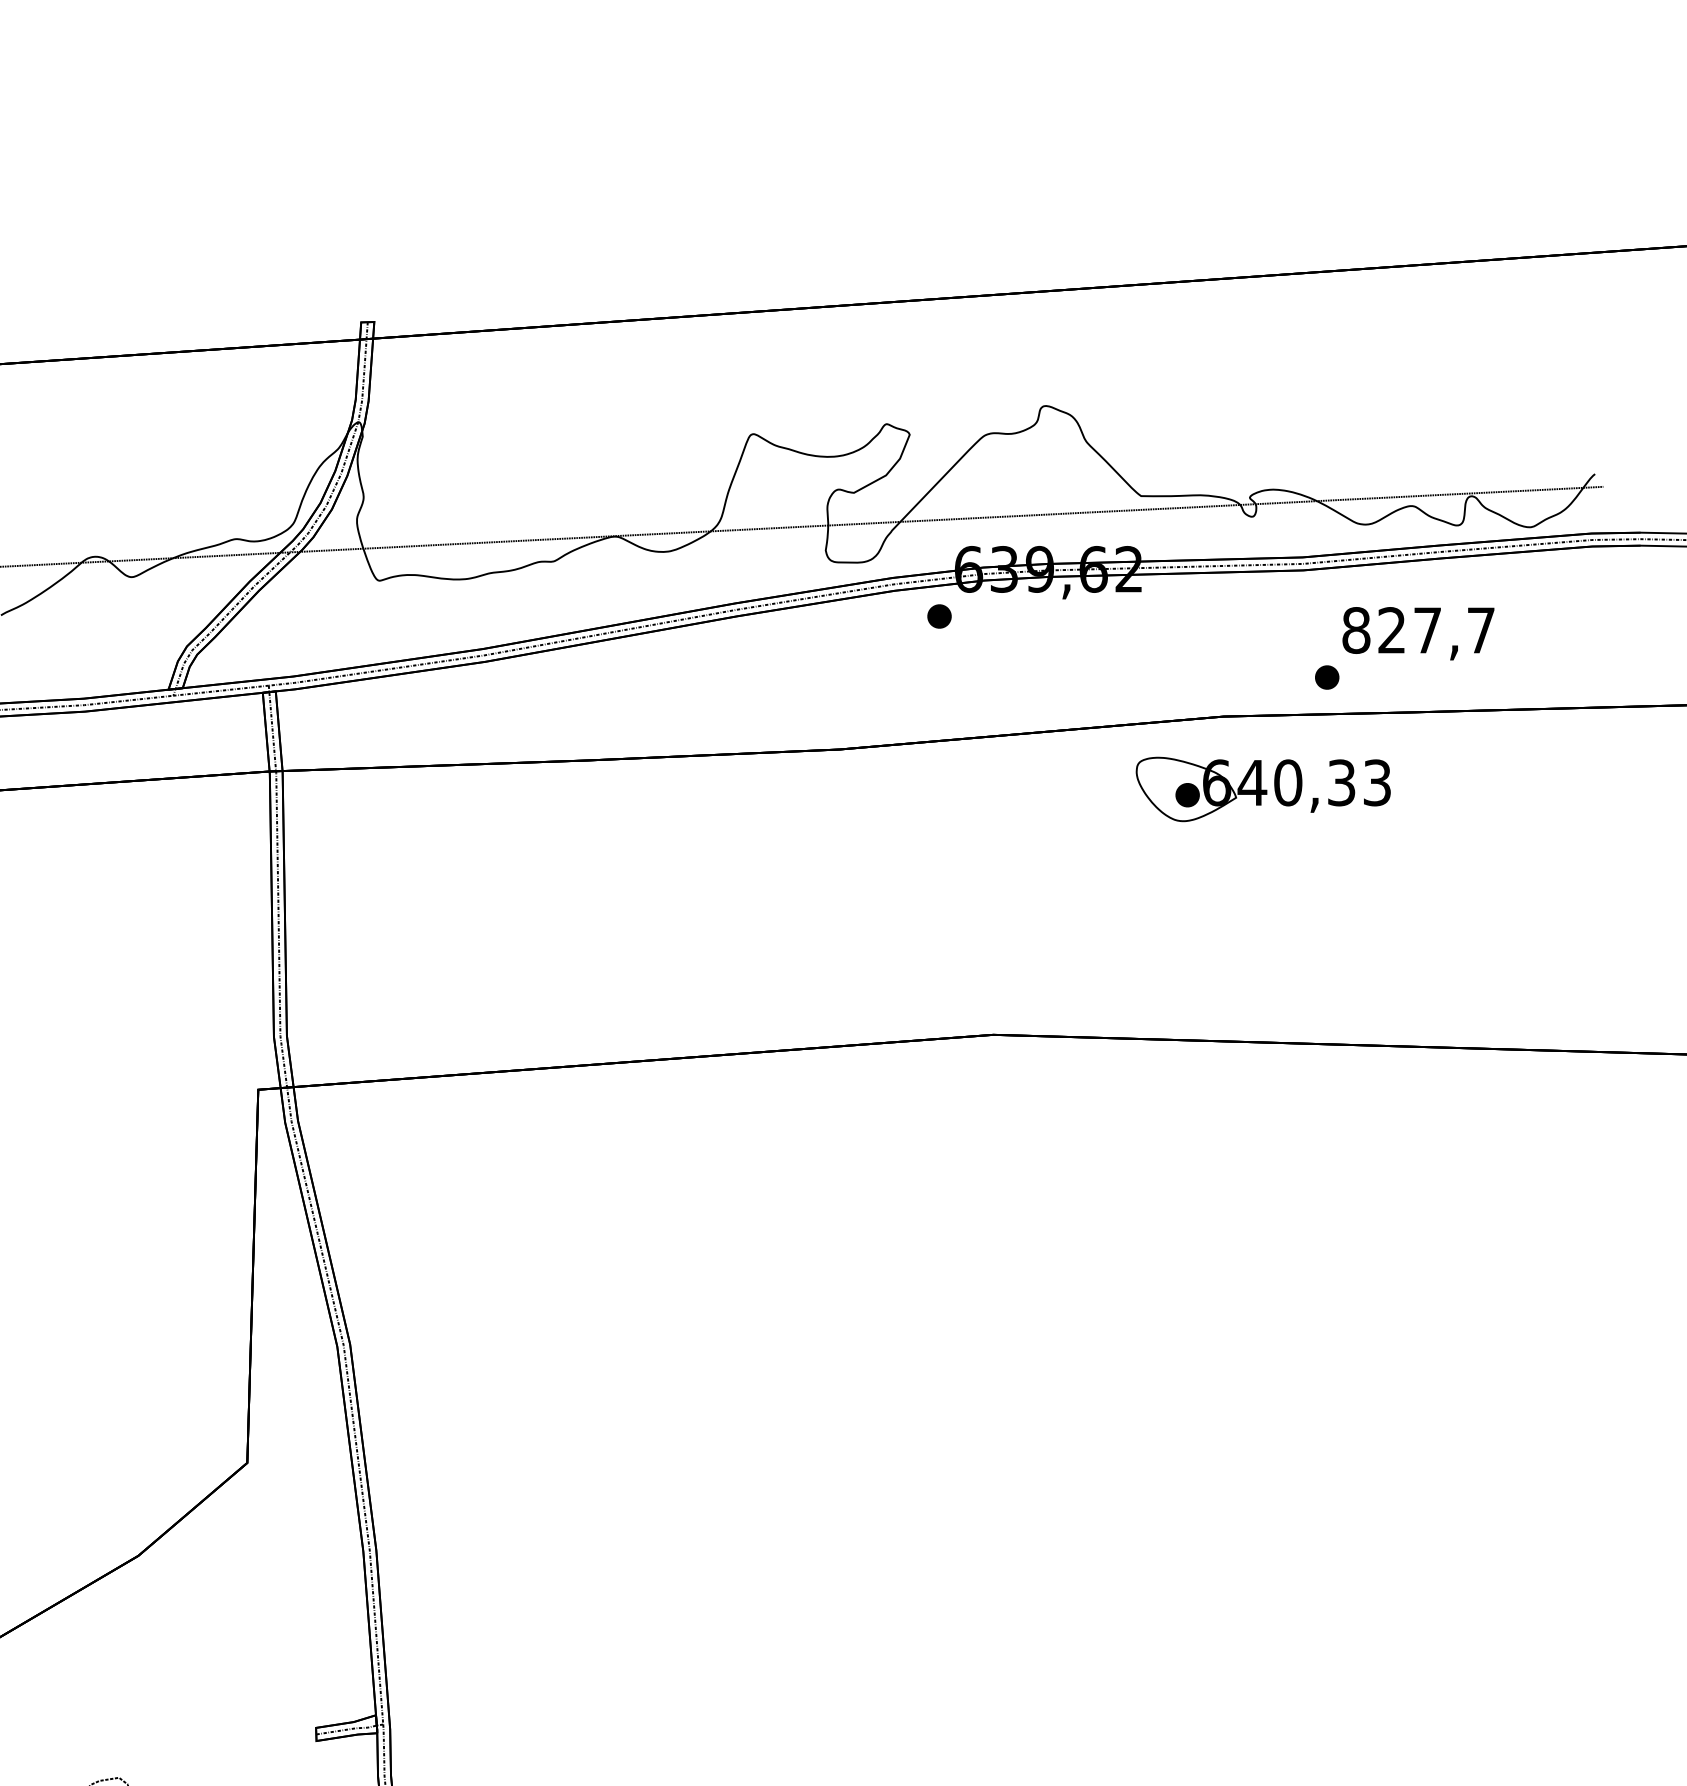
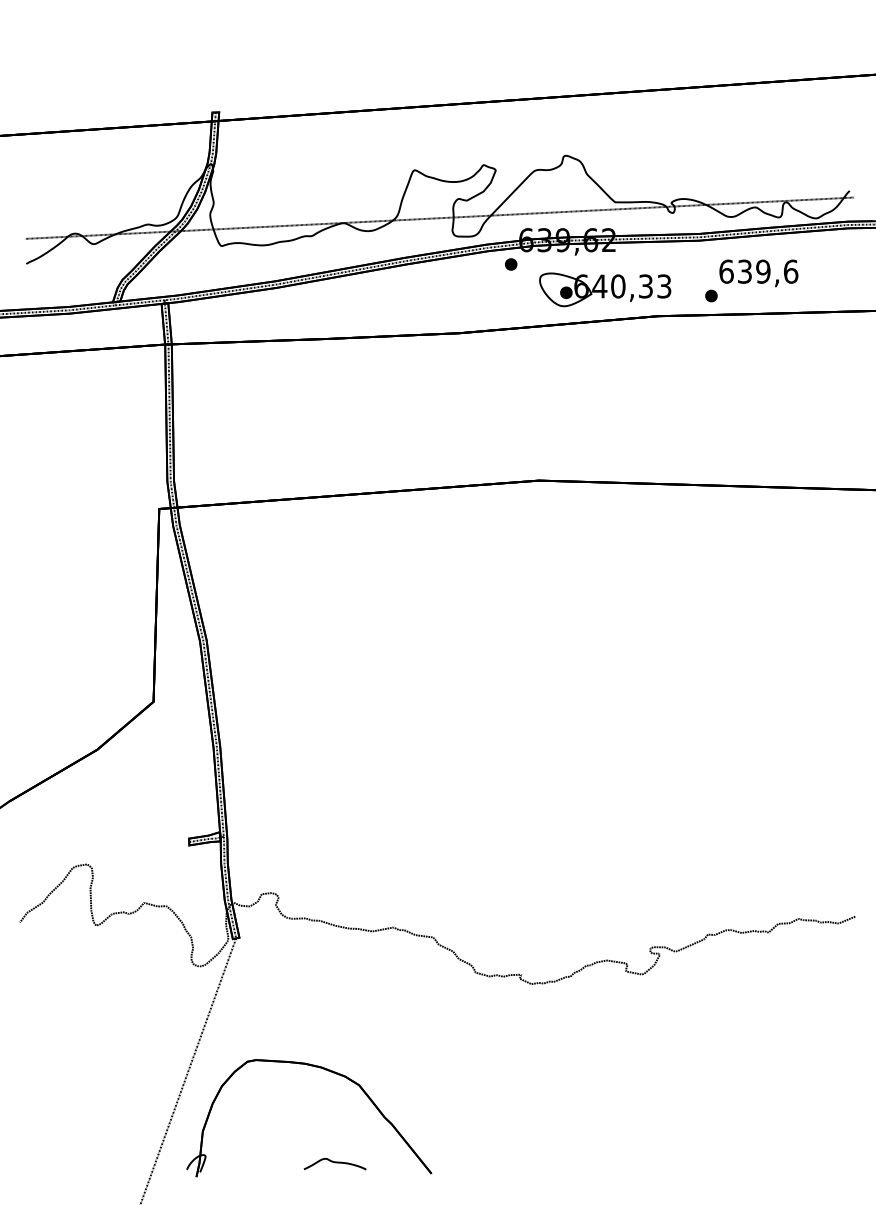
text: (1418, 630) -> (758, 271), 827,7 -> 639,6
part: (1263, 788) -> (605, 289), moved

